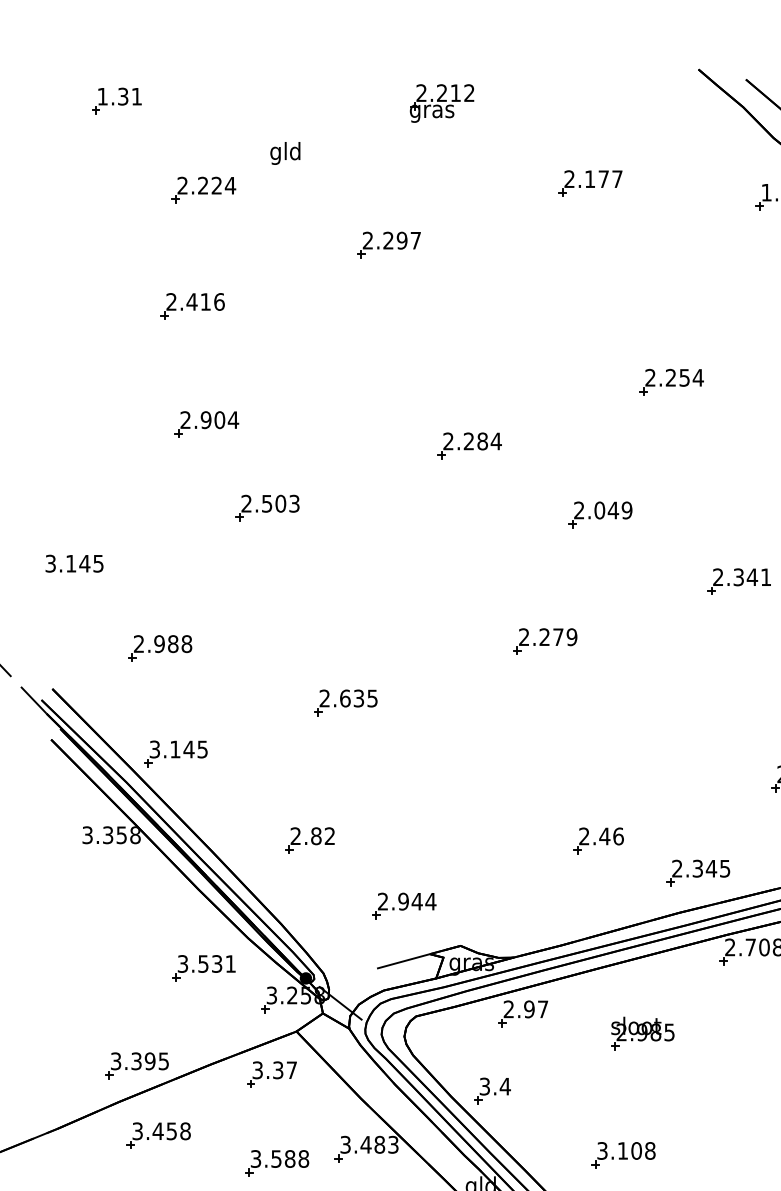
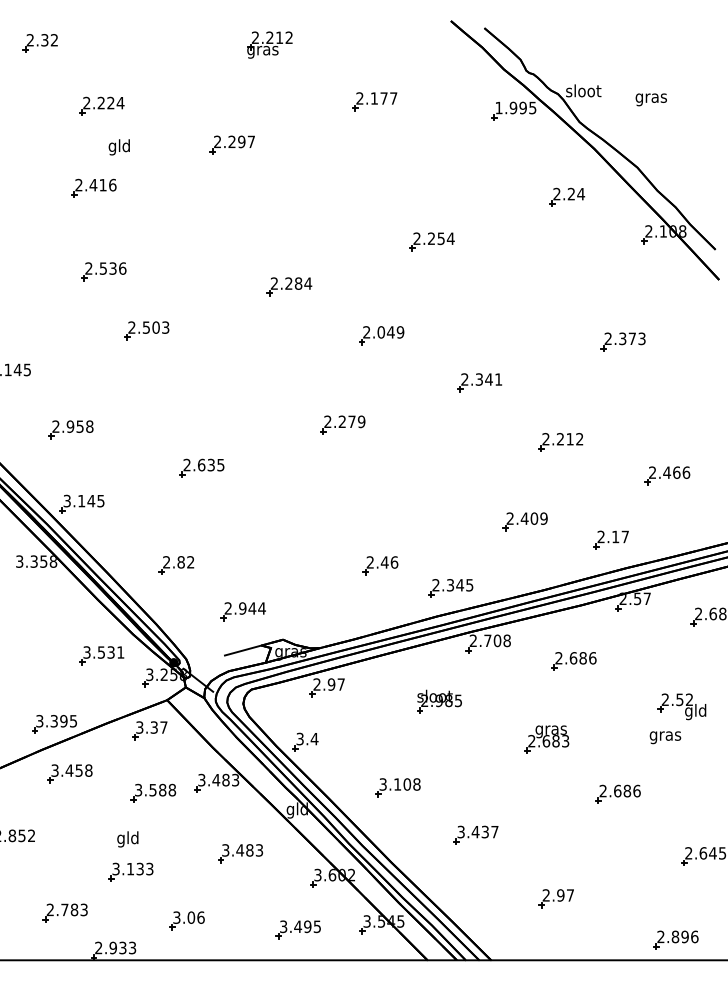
text: (118, 96) -> (41, 40), 1.31 -> 2.32
text: (284, 153) -> (118, 147), moved
text: (219, 419) -> (112, 268), 2.904 -> 2.536
text: (172, 643) -> (79, 426), 2.988 -> 2.958
part: (642, 1033) -> (439, 701), moved

